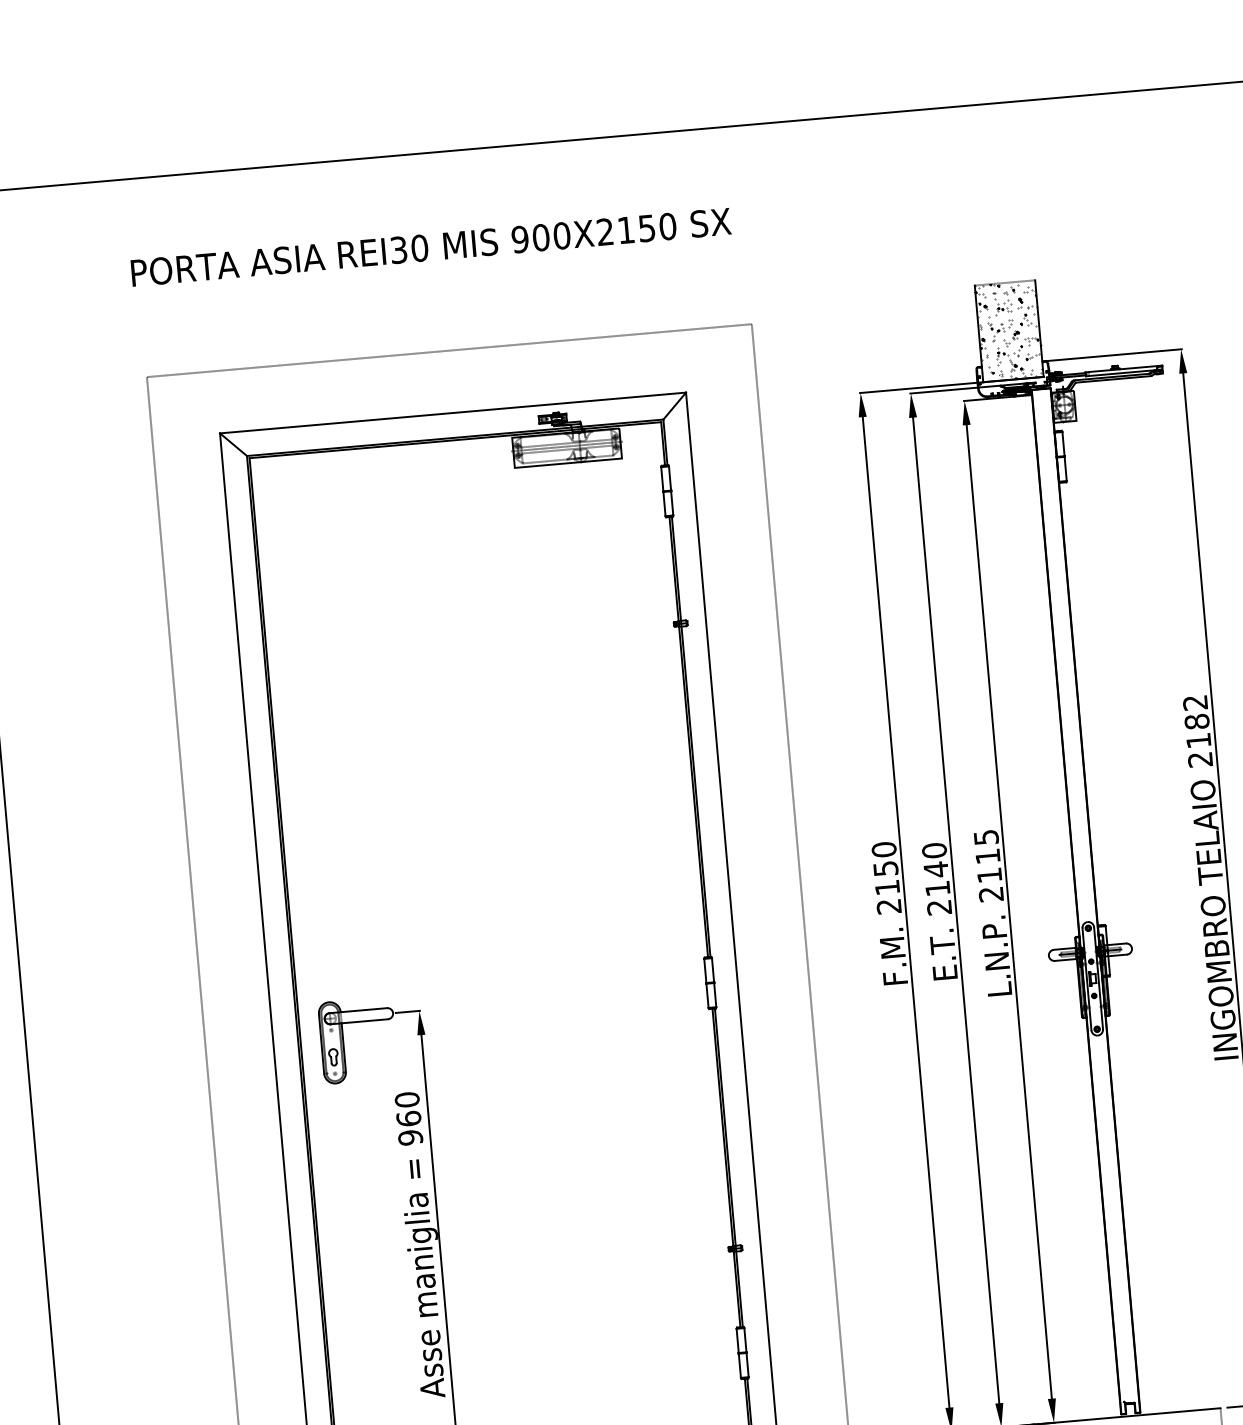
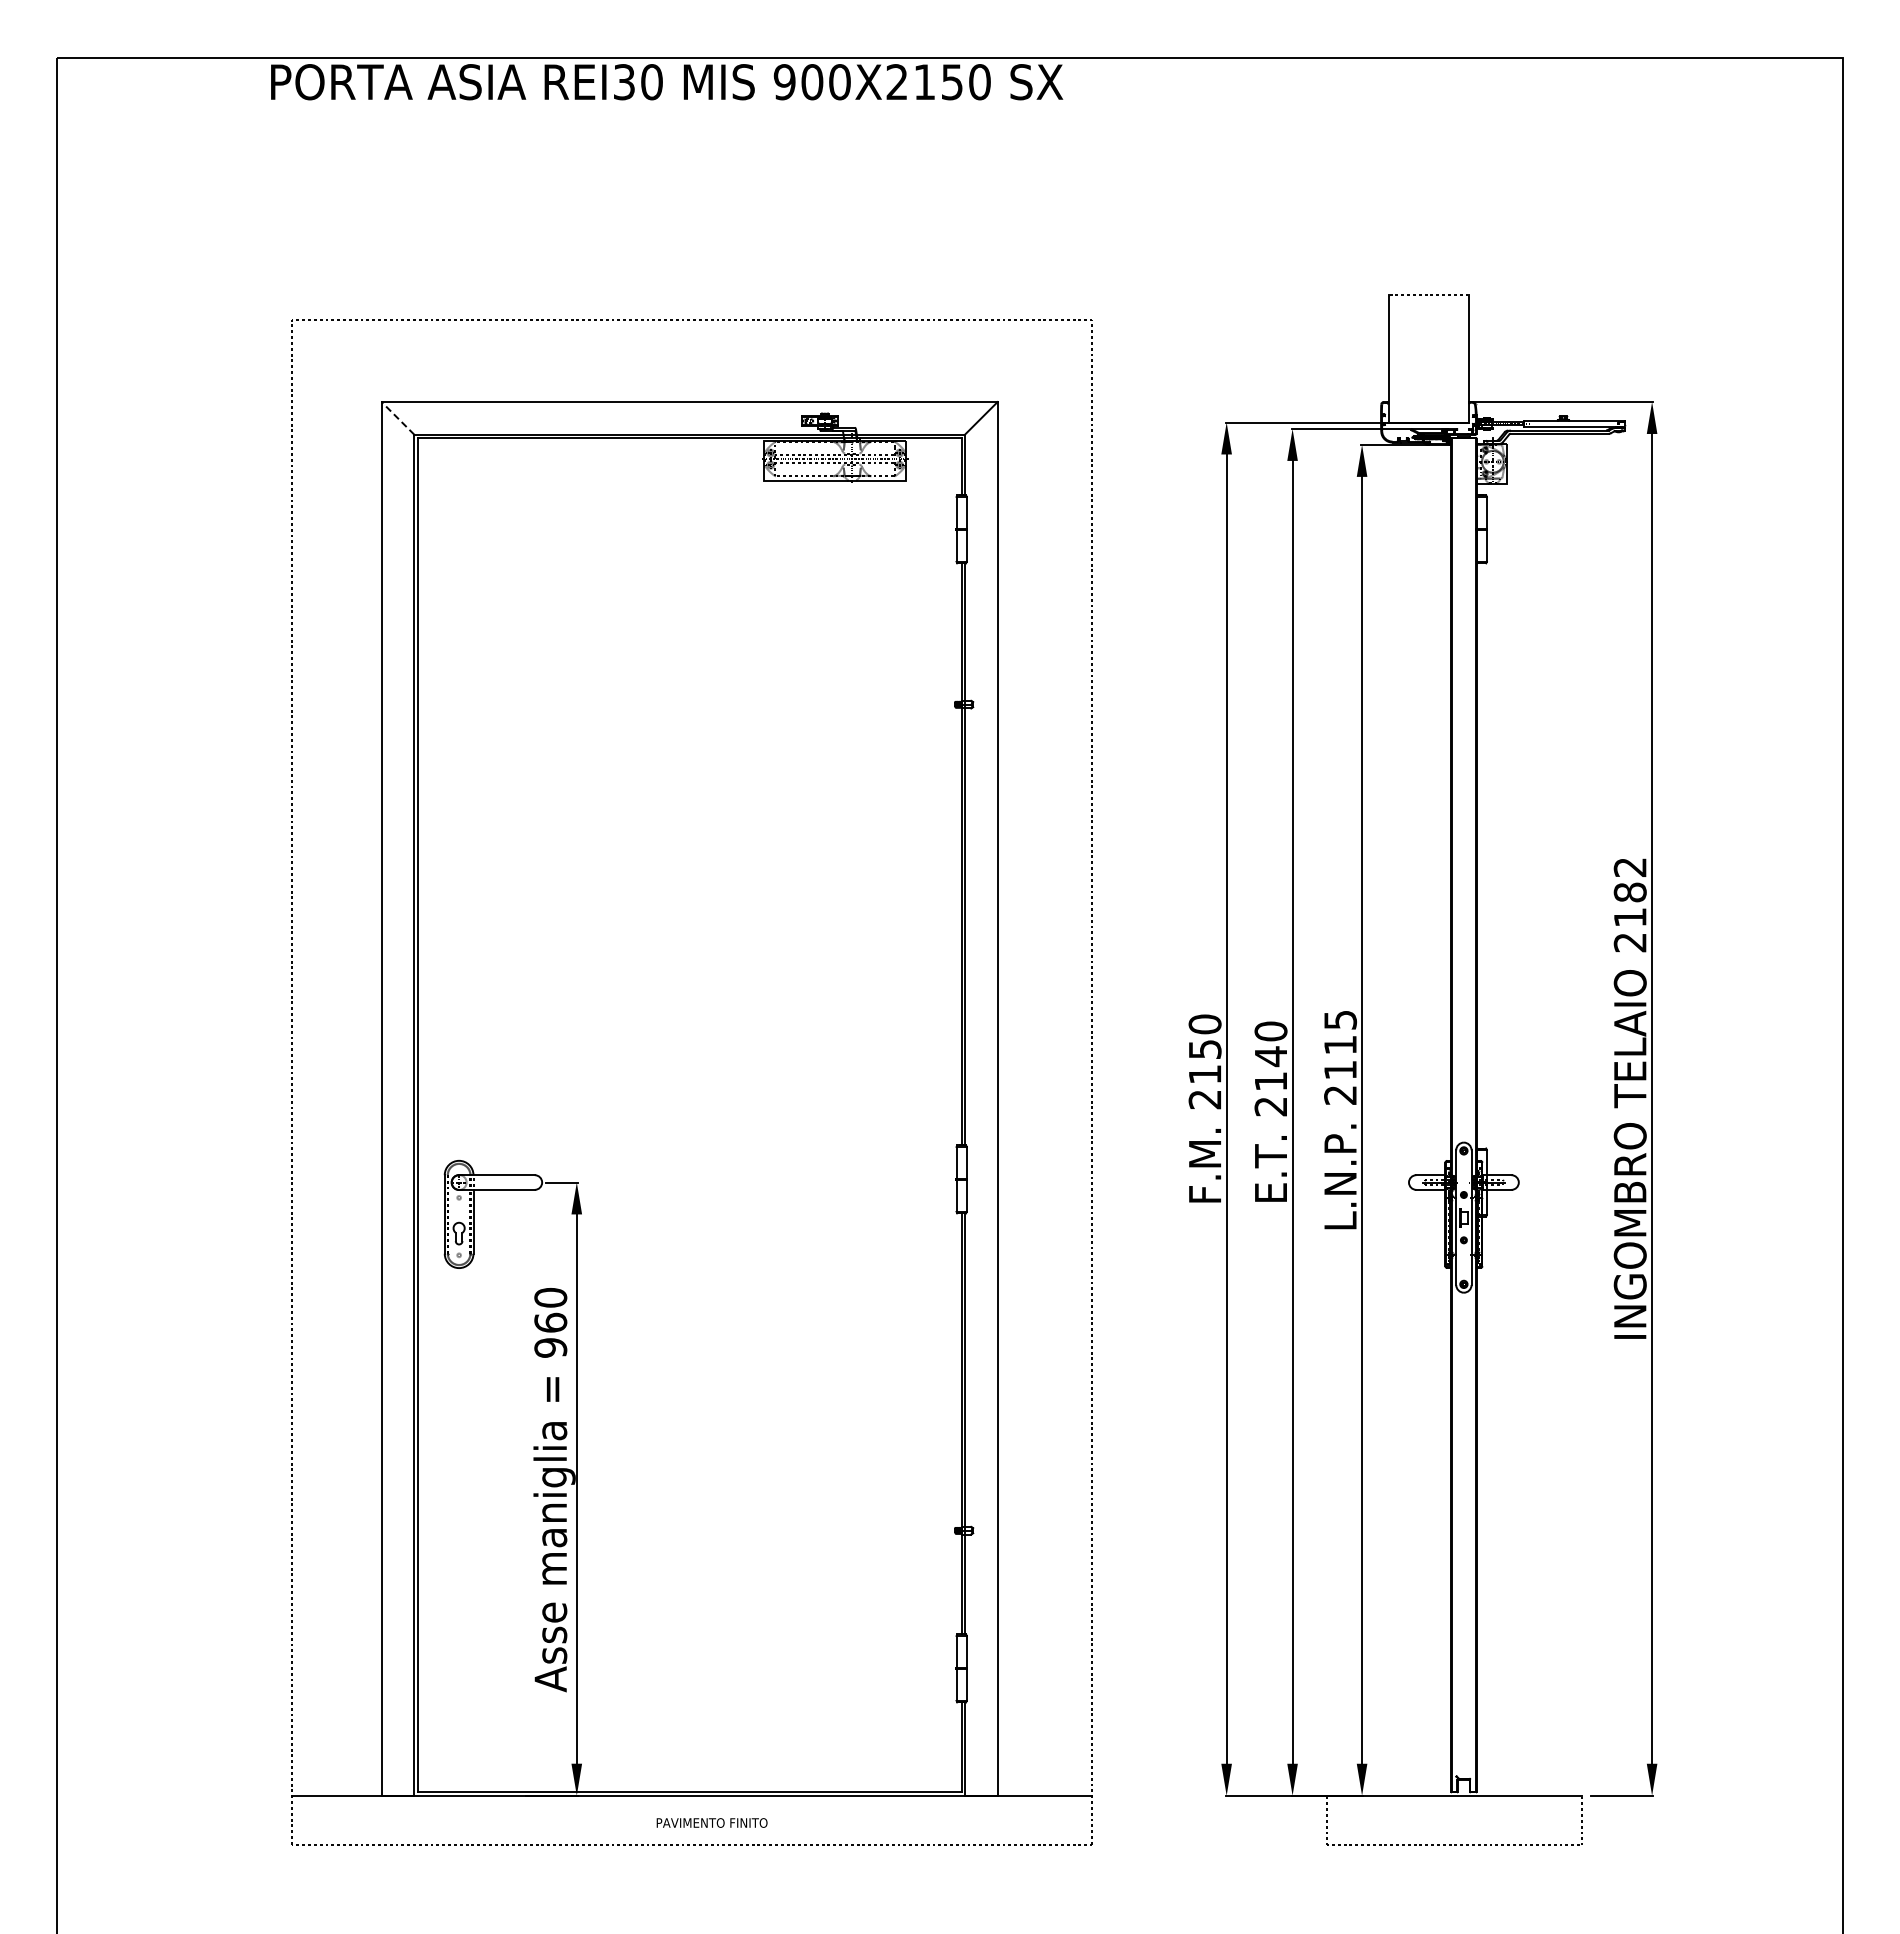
text: (431, 247) -> (667, 82), moved
hatch: (1009, 331) -> (1428, 358), removed
line: (233, 444) -> (397, 418), solid -> dashed

